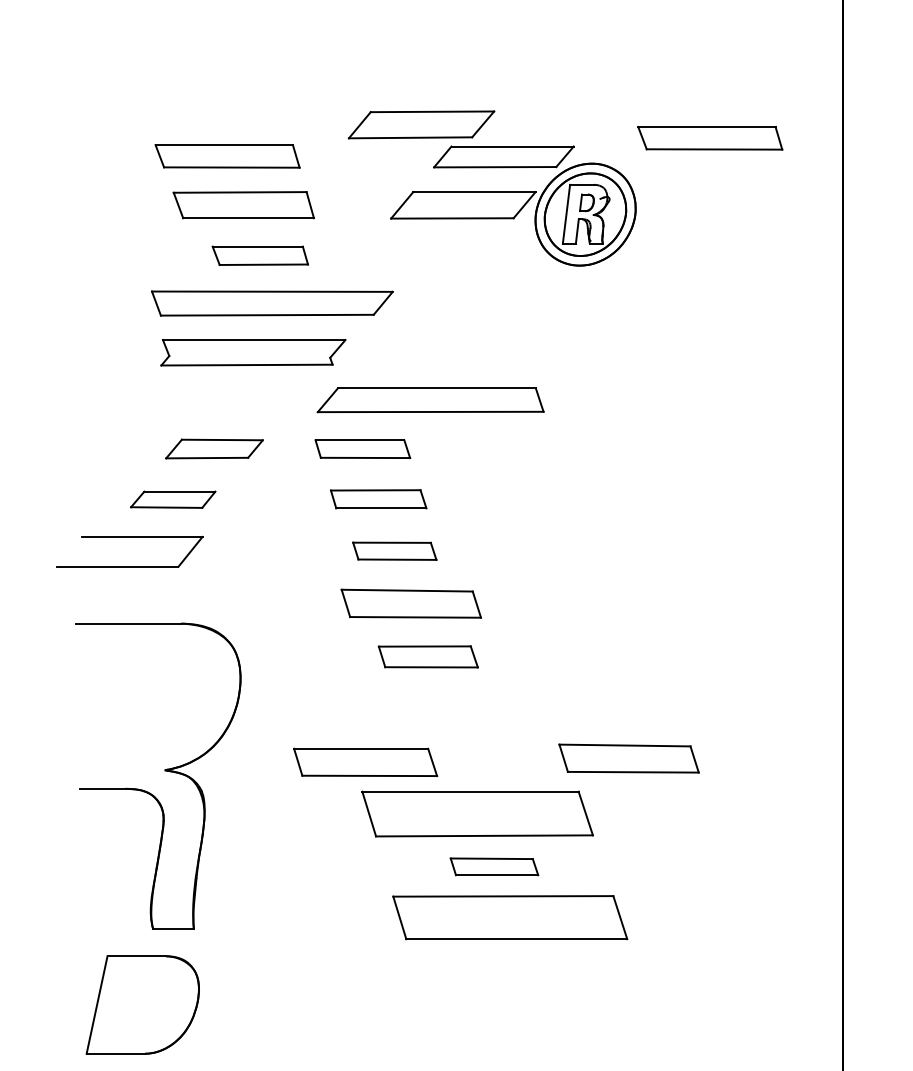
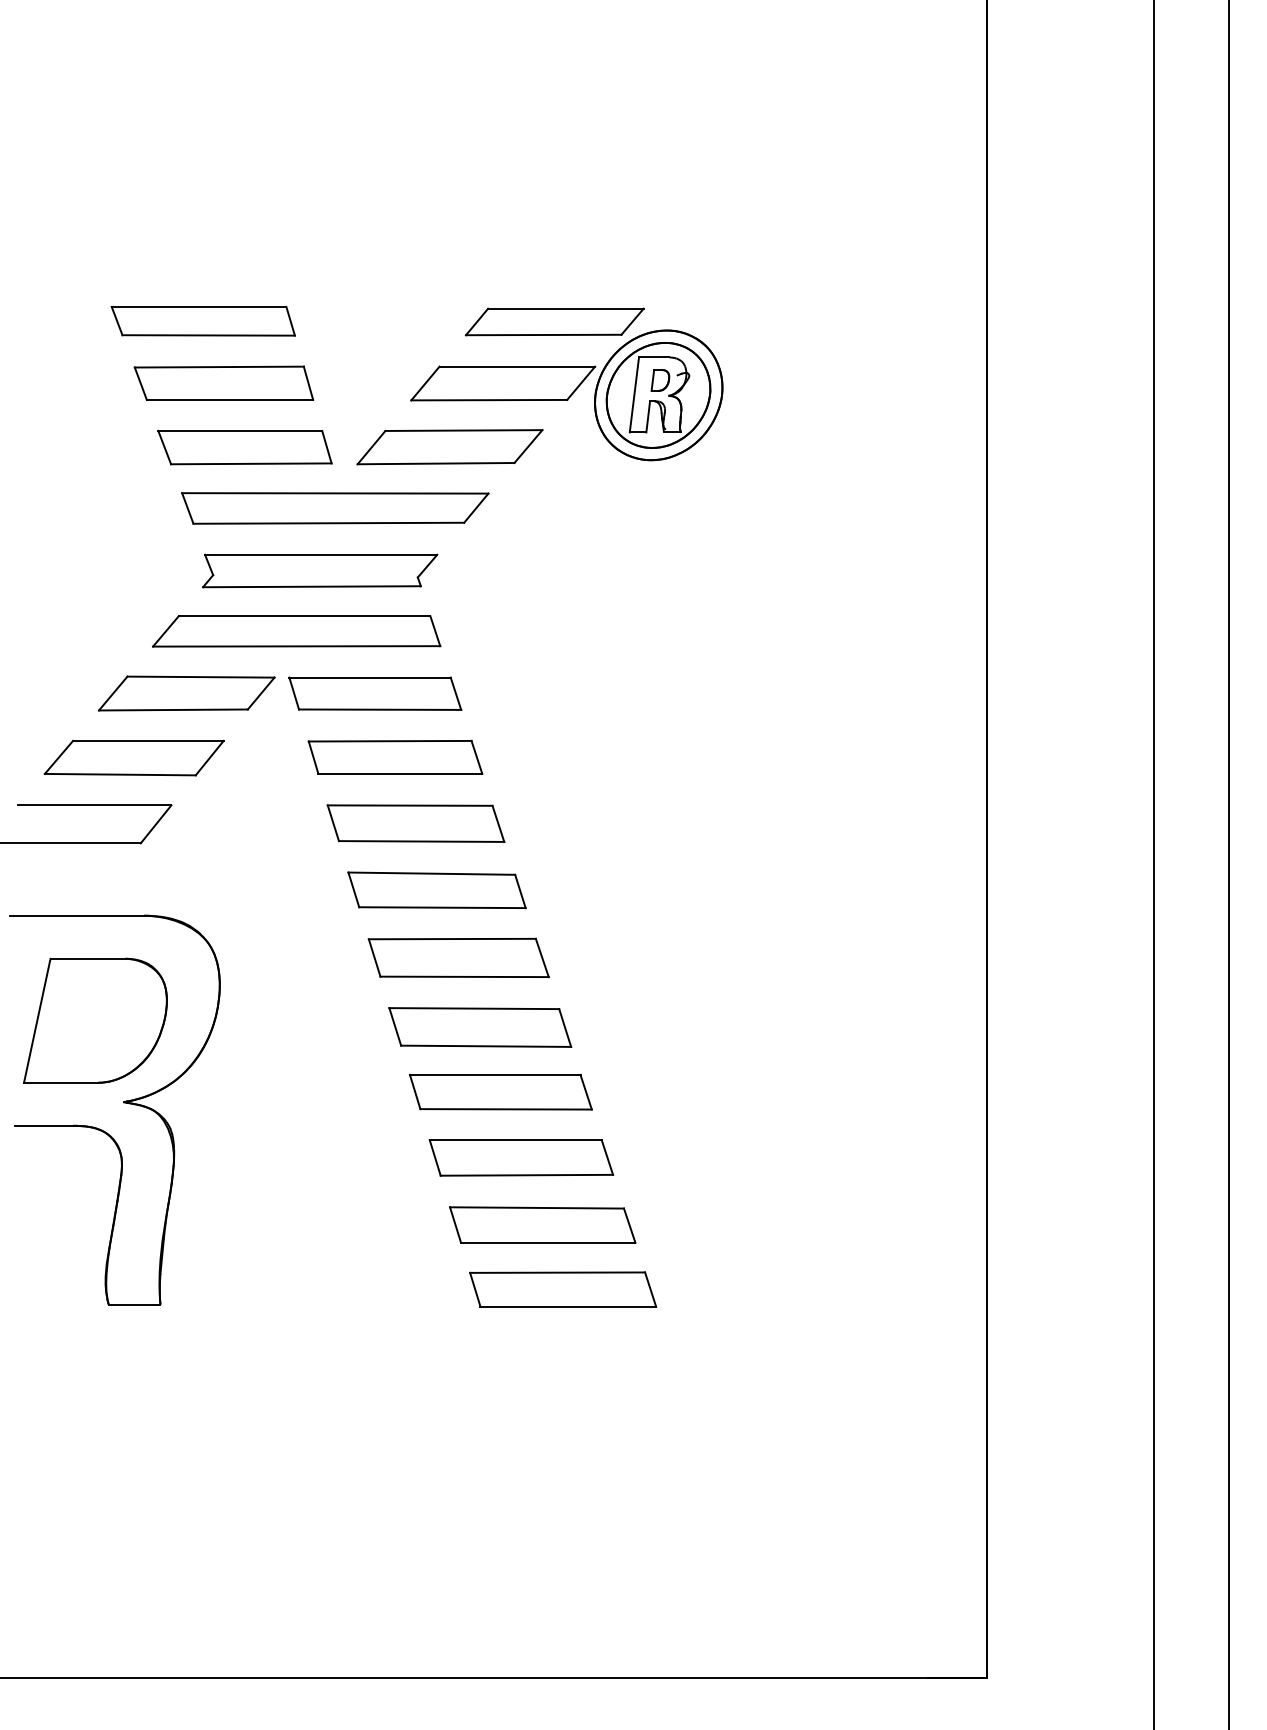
part: (421, 125) -> (449, 447), moved
part: (709, 137) -> (816, 297), removed
part: (259, 255) -> (244, 447), size x1.43
part: (272, 303) -> (335, 508), moved
part: (253, 352) -> (320, 570), moved
part: (430, 400) -> (296, 631), moved
part: (214, 449) -> (186, 693), size x1.43
part: (362, 449) -> (375, 693), size x1.43
part: (172, 499) -> (133, 757), size x1.67
part: (378, 499) -> (395, 757), size x1.43
part: (394, 551) -> (415, 823), size x1.67
part: (428, 656) -> (458, 957), size x1.43
part: (445, 711) -> (480, 1027), added
part: (628, 758) -> (713, 1087), removed
part: (365, 761) -> (500, 1091), moved
part: (477, 813) -> (521, 1157), size x0.62
part: (494, 866) -> (542, 1224), size x1.67
part: (510, 917) -> (563, 1289), size x0.62
part: (142, 1004) -> (95, 1020), moved

